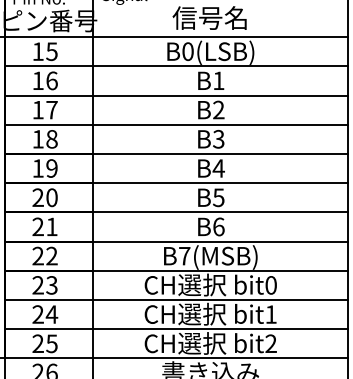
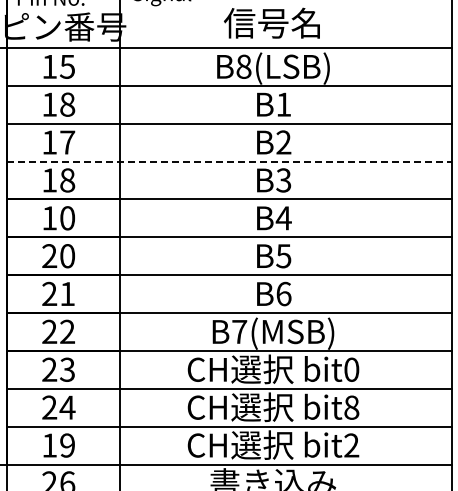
text: (187, 51) -> (243, 66), B0(LSB) -> B8(LSB)
text: (51, 80) -> (67, 104), 16 -> 18
line: (176, 124) -> (229, 161), solid -> dashed
text: (51, 168) -> (67, 218), 19 -> 10
text: (270, 314) -> (351, 407), bit1 -> bit8
text: (44, 343) -> (58, 445), 25 -> 19

